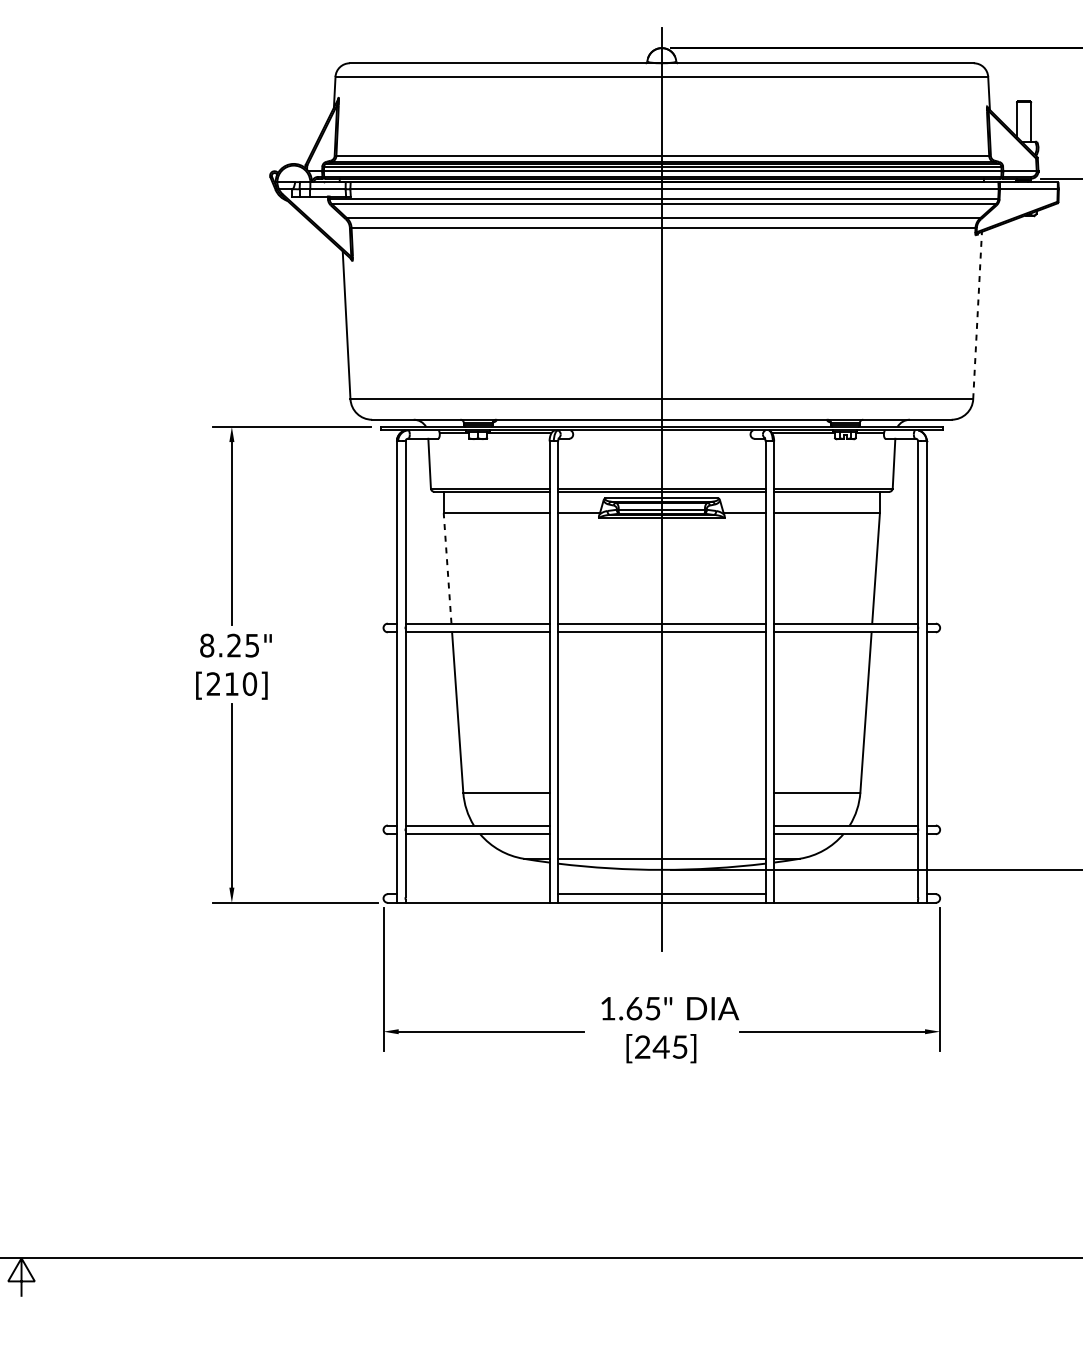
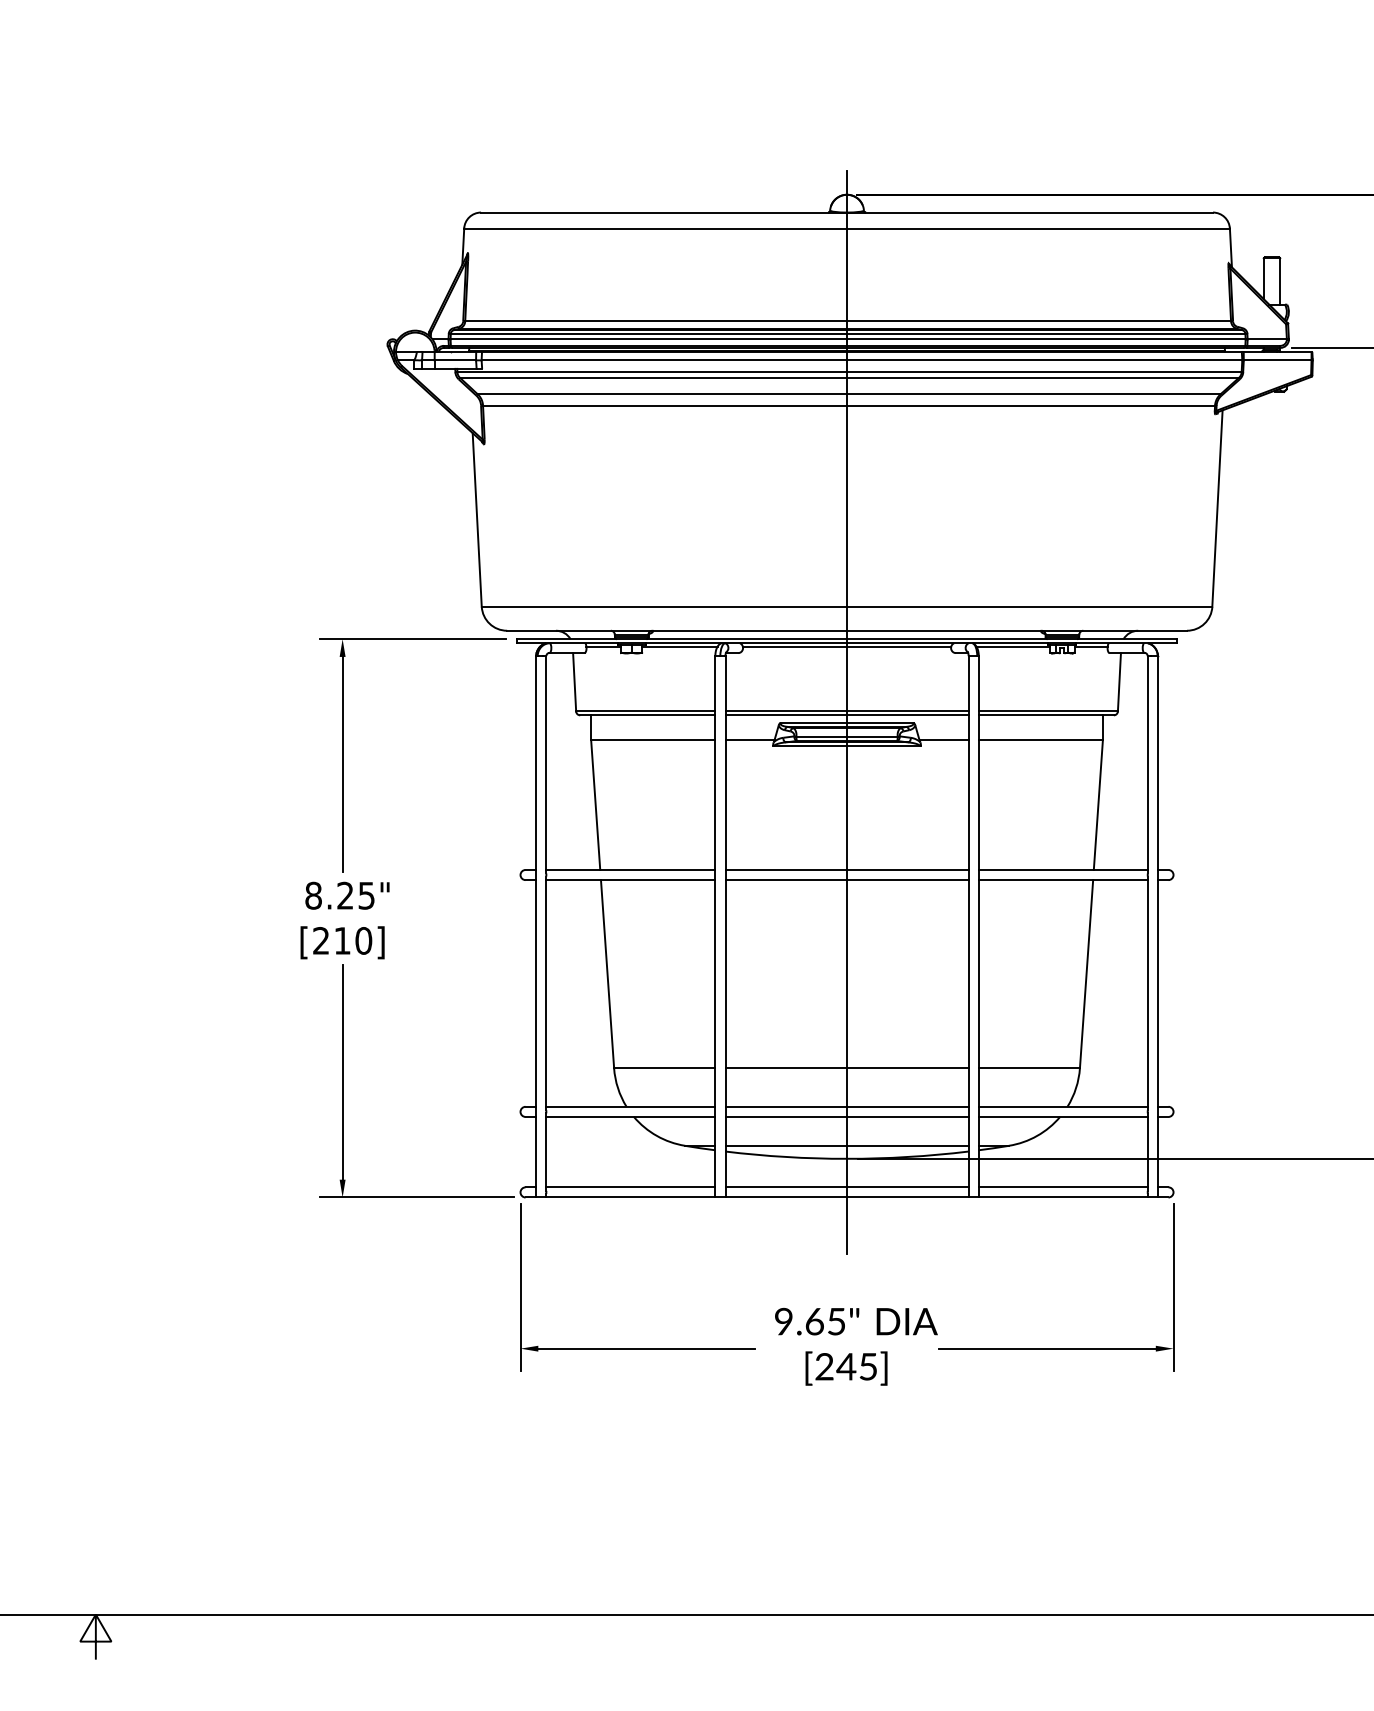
line: (977, 315) -> (1217, 508), dashed -> solid
line: (661, 433) -> (846, 646), added
line: (447, 568) -> (595, 805), dashed -> solid
line: (661, 792) -> (846, 1068), added
line: (661, 825) -> (846, 1106), added
line: (661, 833) -> (846, 1116), added
line: (477, 894) -> (630, 1187), added
line: (845, 894) -> (1062, 1187), added
text: (607, 1008) -> (783, 1321), 1.65" -> 9.65"

